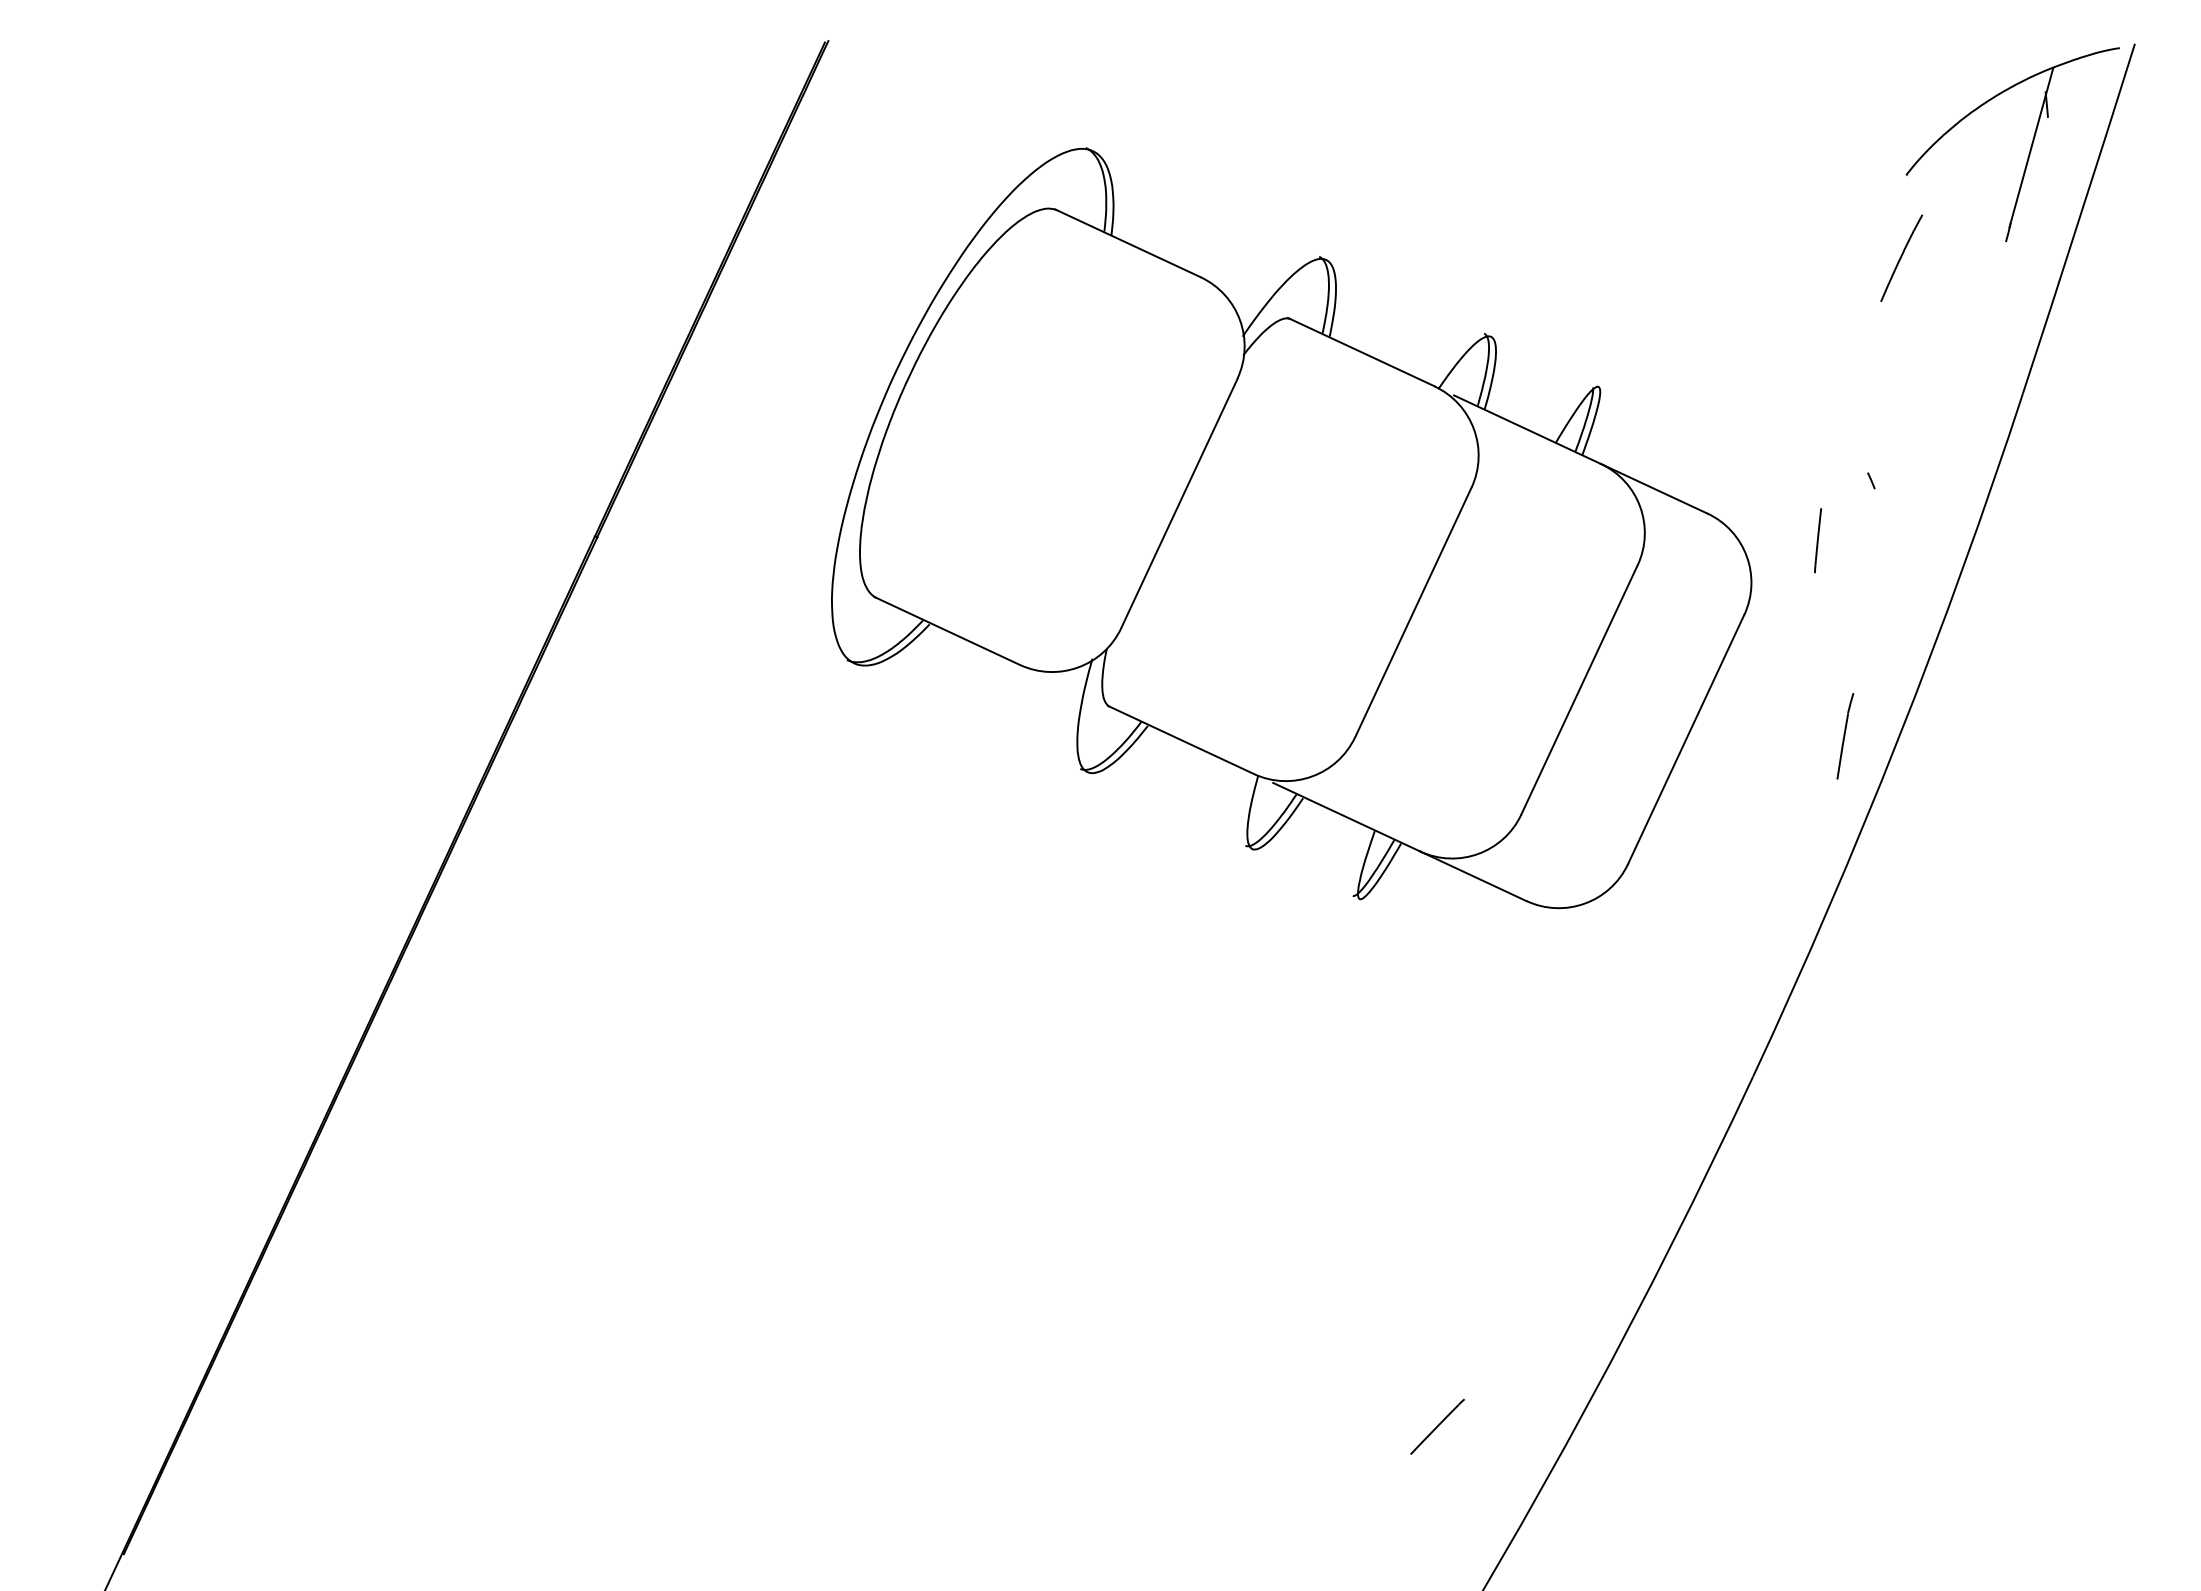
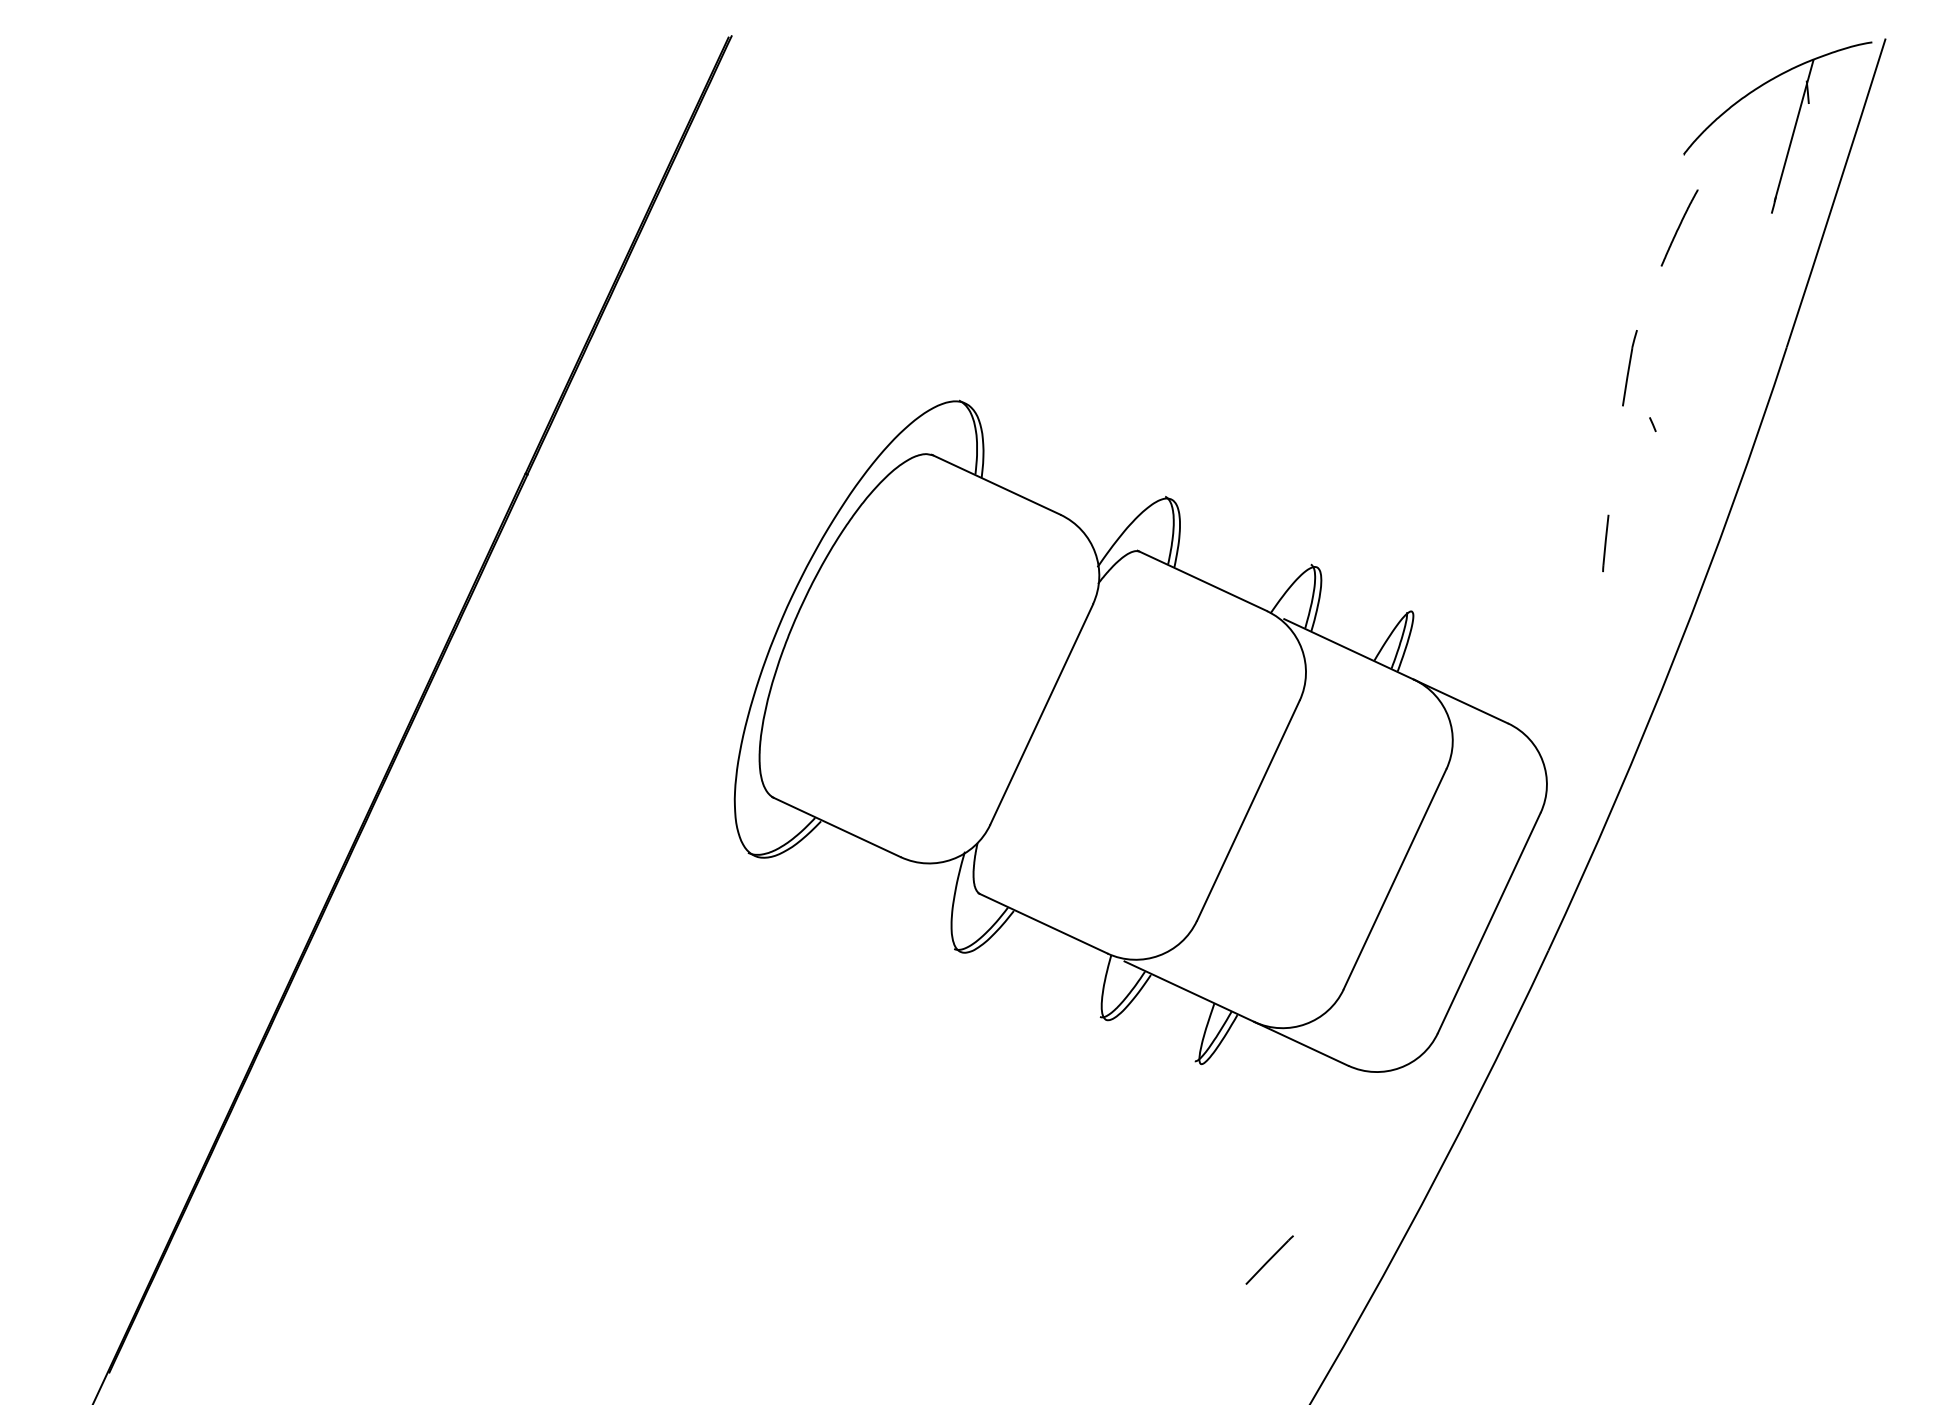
part: (1291, 527) -> (1140, 735), moved
line: (1817, 540) -> (1605, 543), moved
part: (1844, 736) -> (1629, 368), moved

